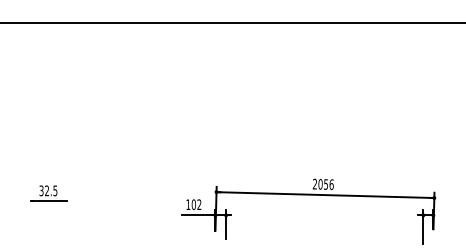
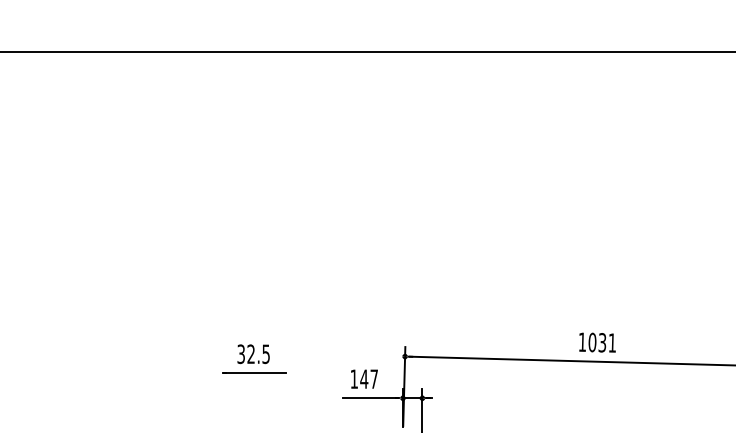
text: (322, 184) -> (595, 342), 2056 -> 1031
part: (48, 193) -> (253, 358), moved
text: (196, 204) -> (369, 378), 102 -> 147

